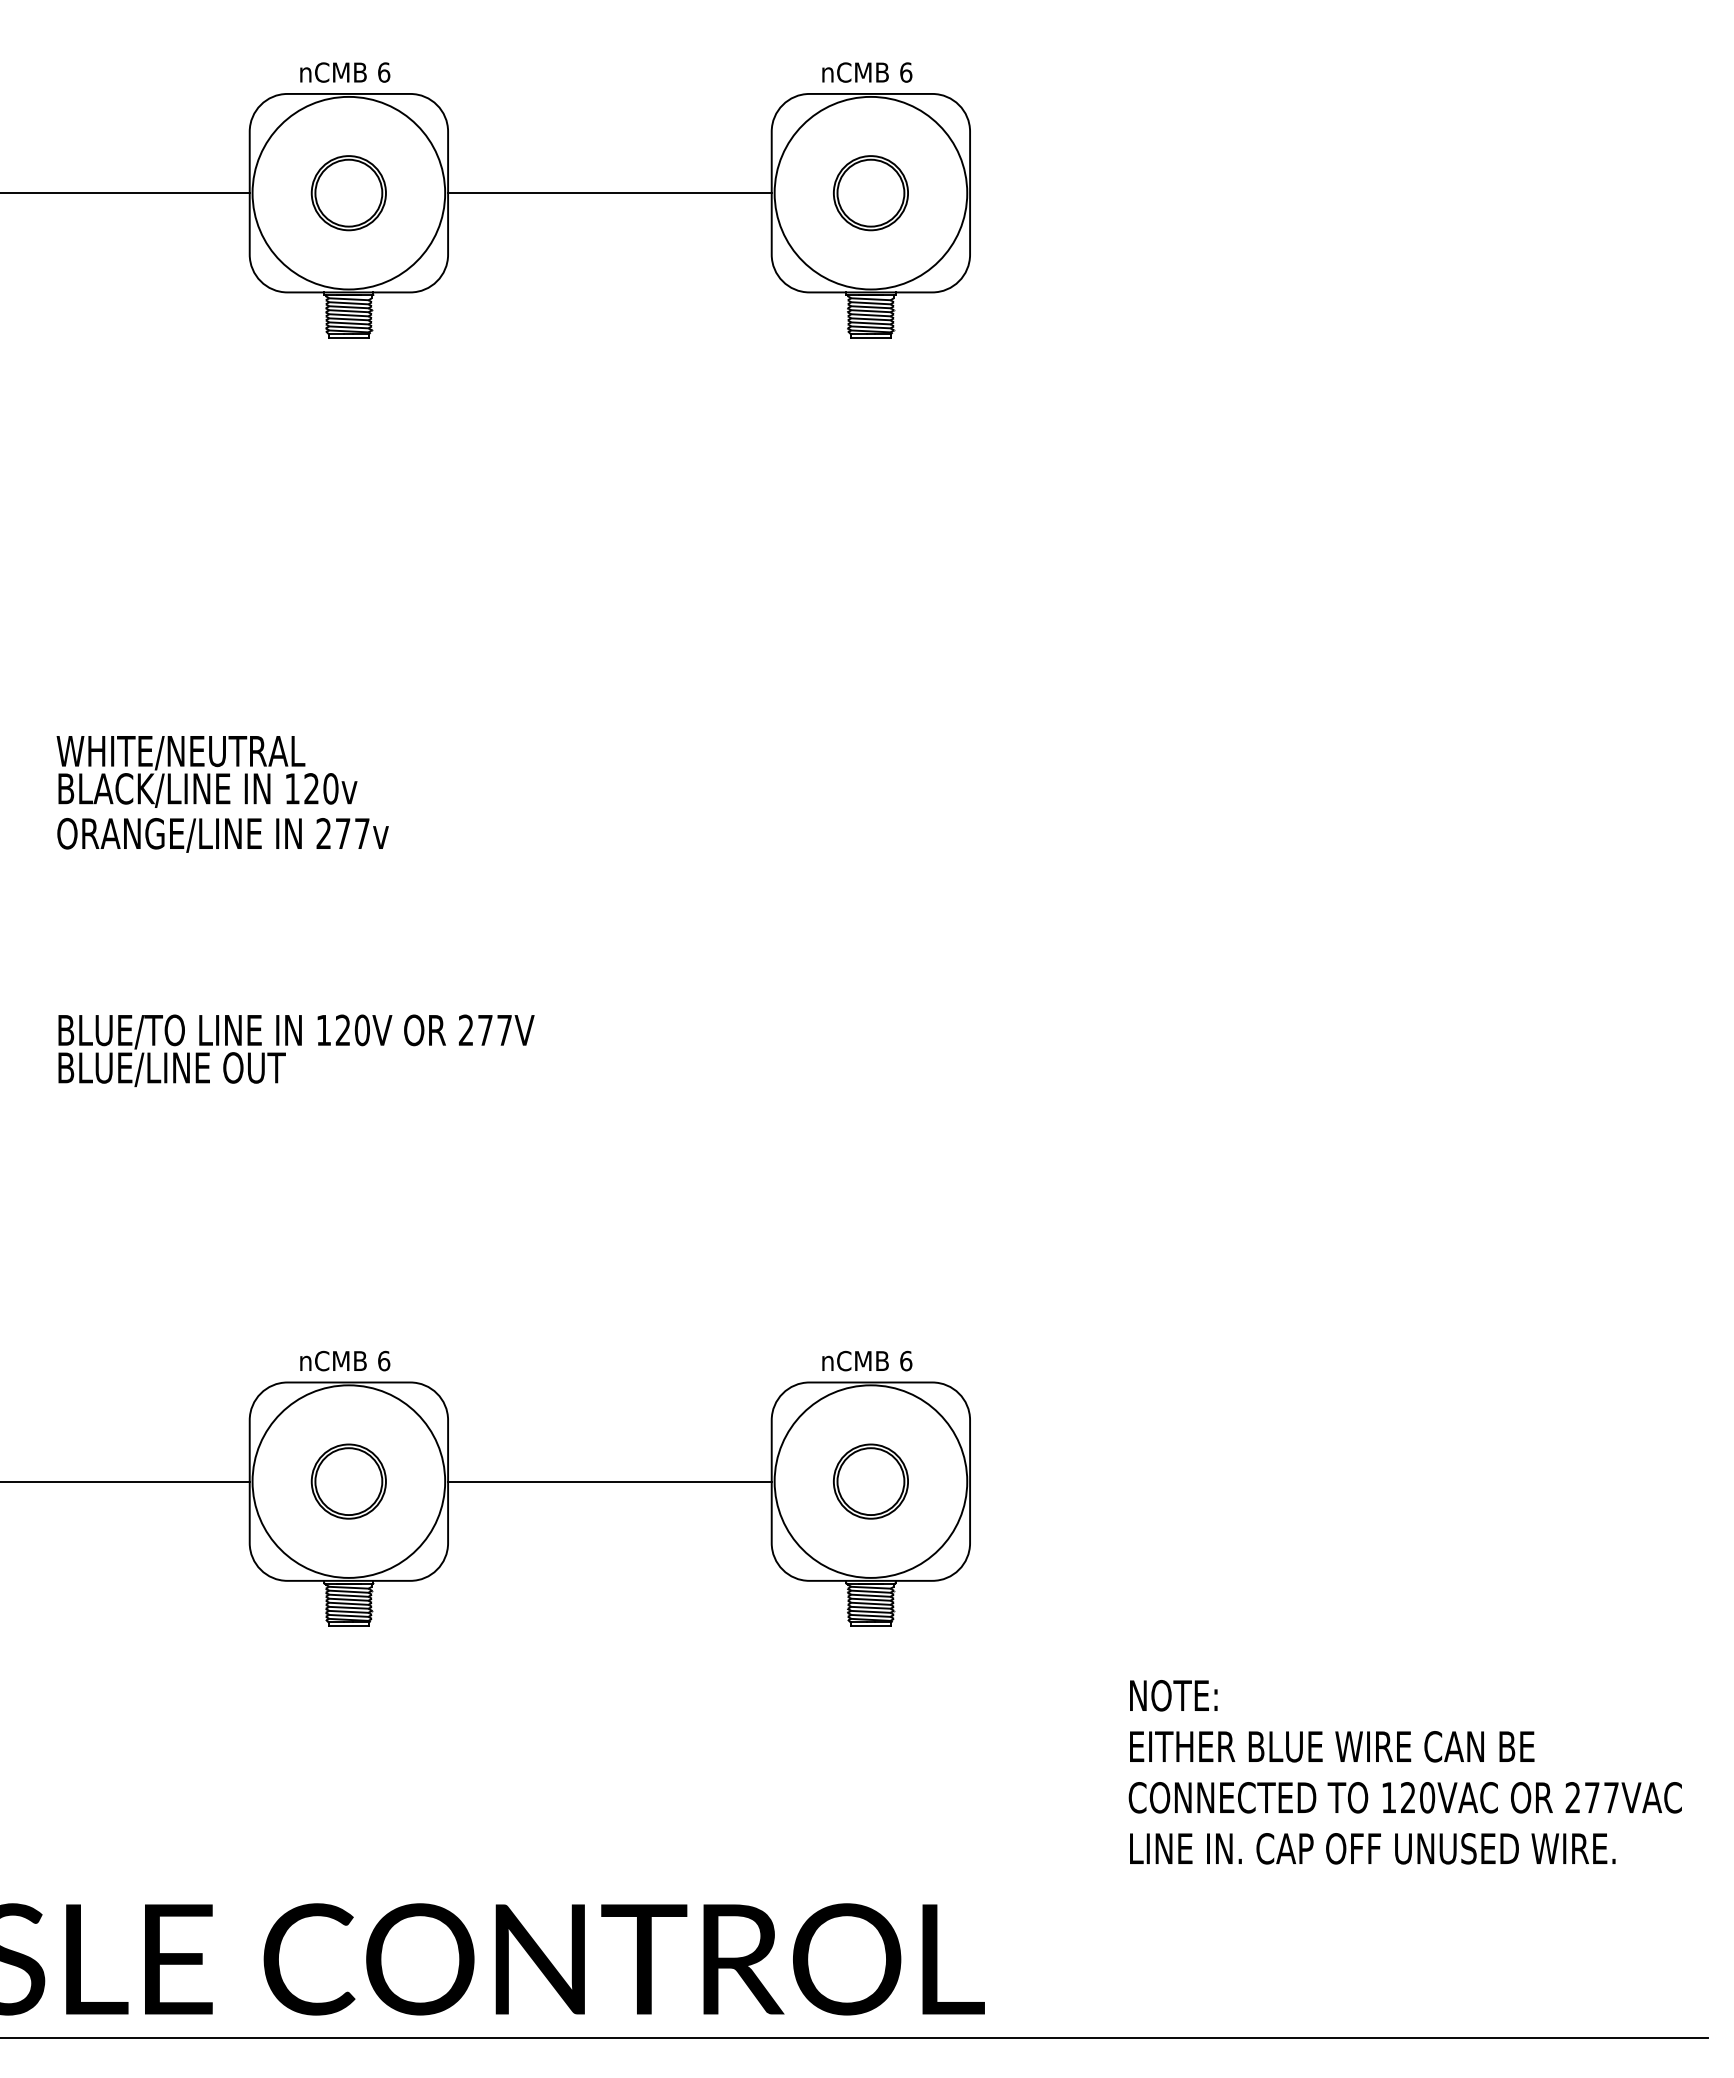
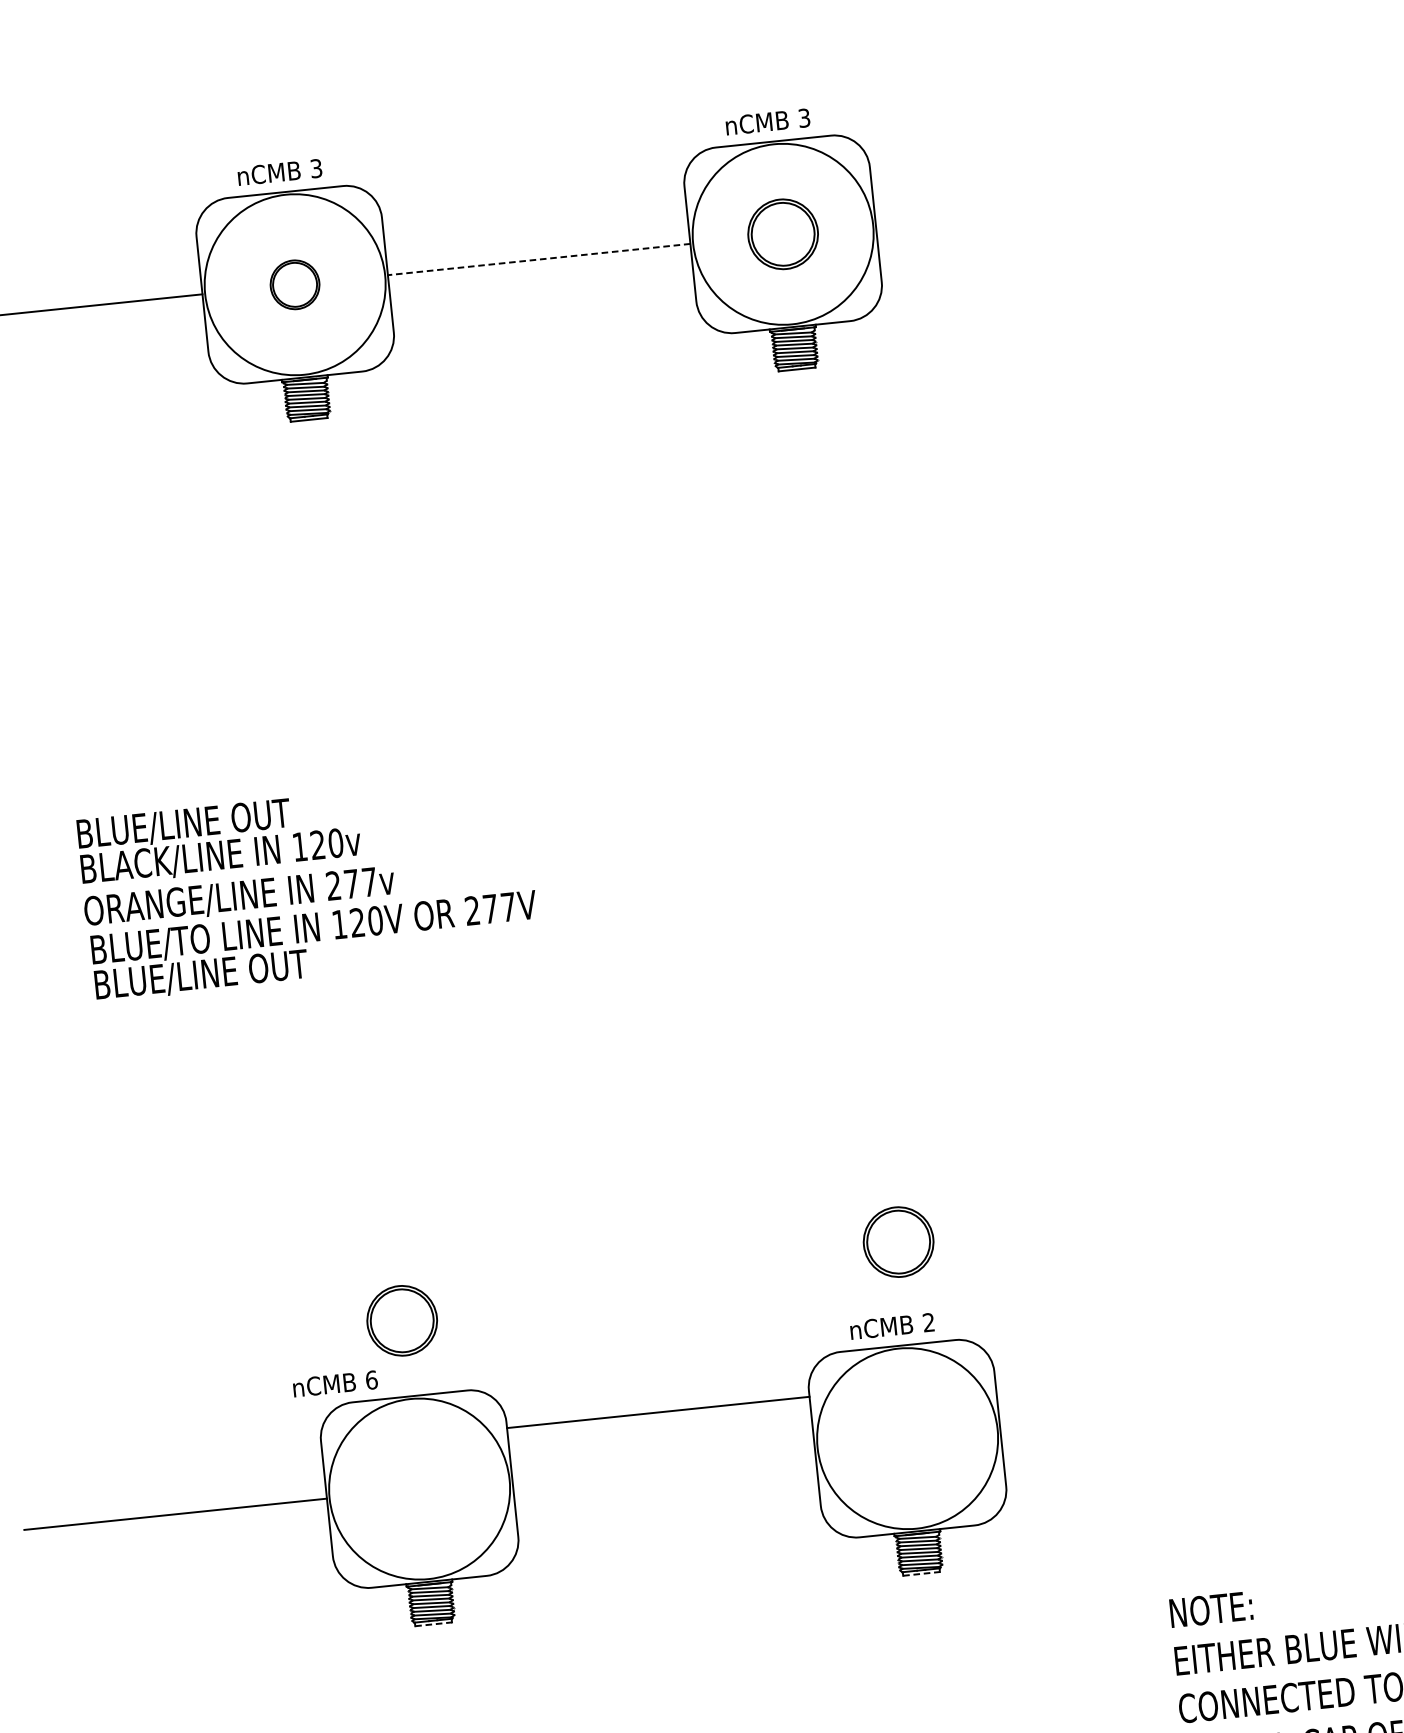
text: (384, 72) -> (316, 168), 6 -> 3
text: (906, 72) -> (804, 118), 6 -> 3
part: (348, 193) -> (294, 285), size x0.7
line: (609, 193) -> (538, 259), solid -> dashed
text: (180, 752) -> (191, 823), WHITE/NEUTRAL -> BLUE/LINE OUT
text: (296, 1050) -> (315, 946), moved
text: (345, 1360) -> (335, 1383), moved
text: (906, 1360) -> (929, 1322), 6 -> 2
part: (348, 1481) -> (401, 1320), moved
line: (609, 1481) -> (657, 1412), moved
part: (870, 1481) -> (898, 1242), moved
line: (348, 1626) -> (433, 1624), solid -> dashed
line: (870, 1626) -> (921, 1574), solid -> dashed

